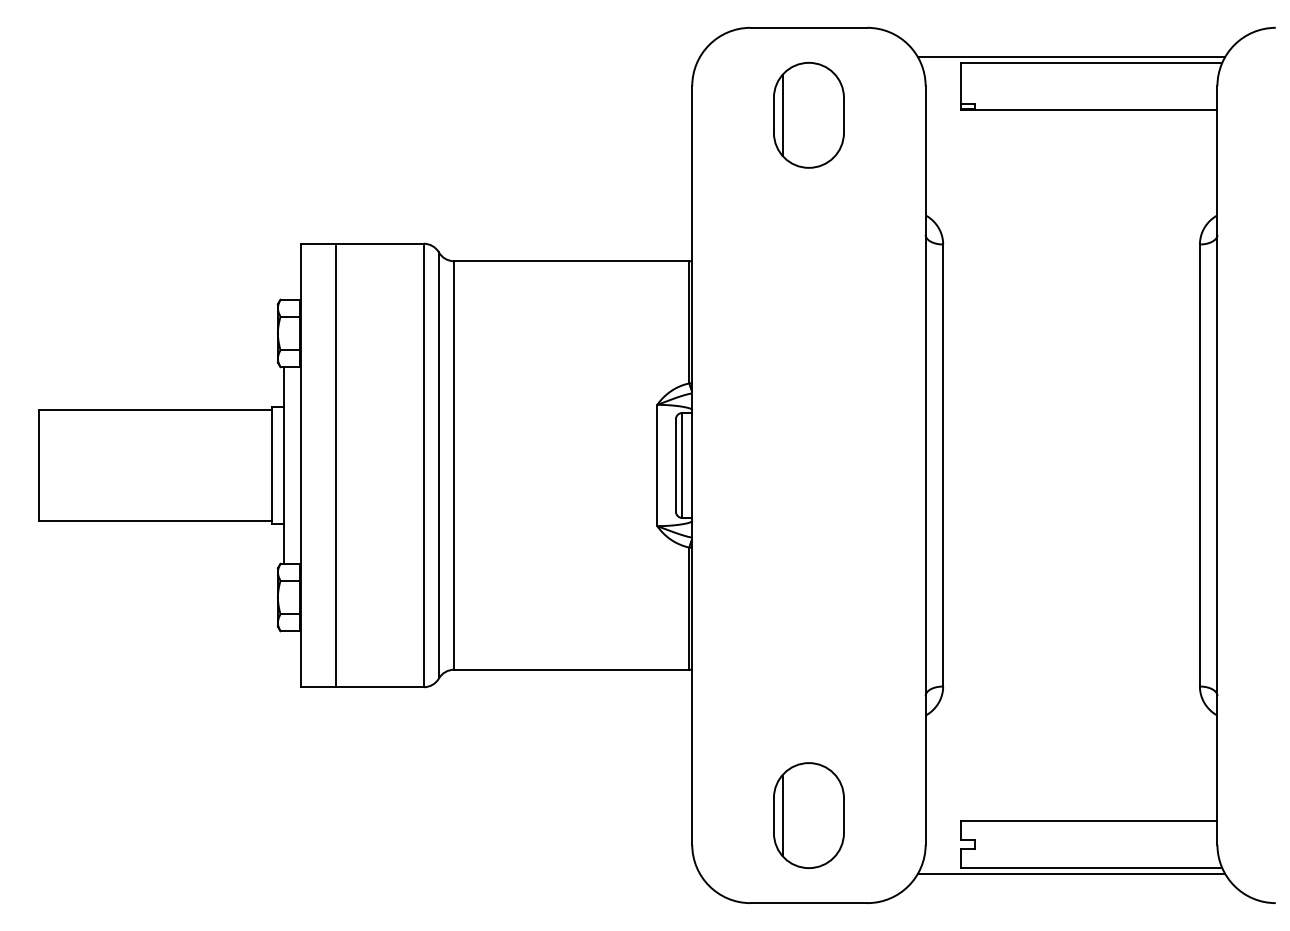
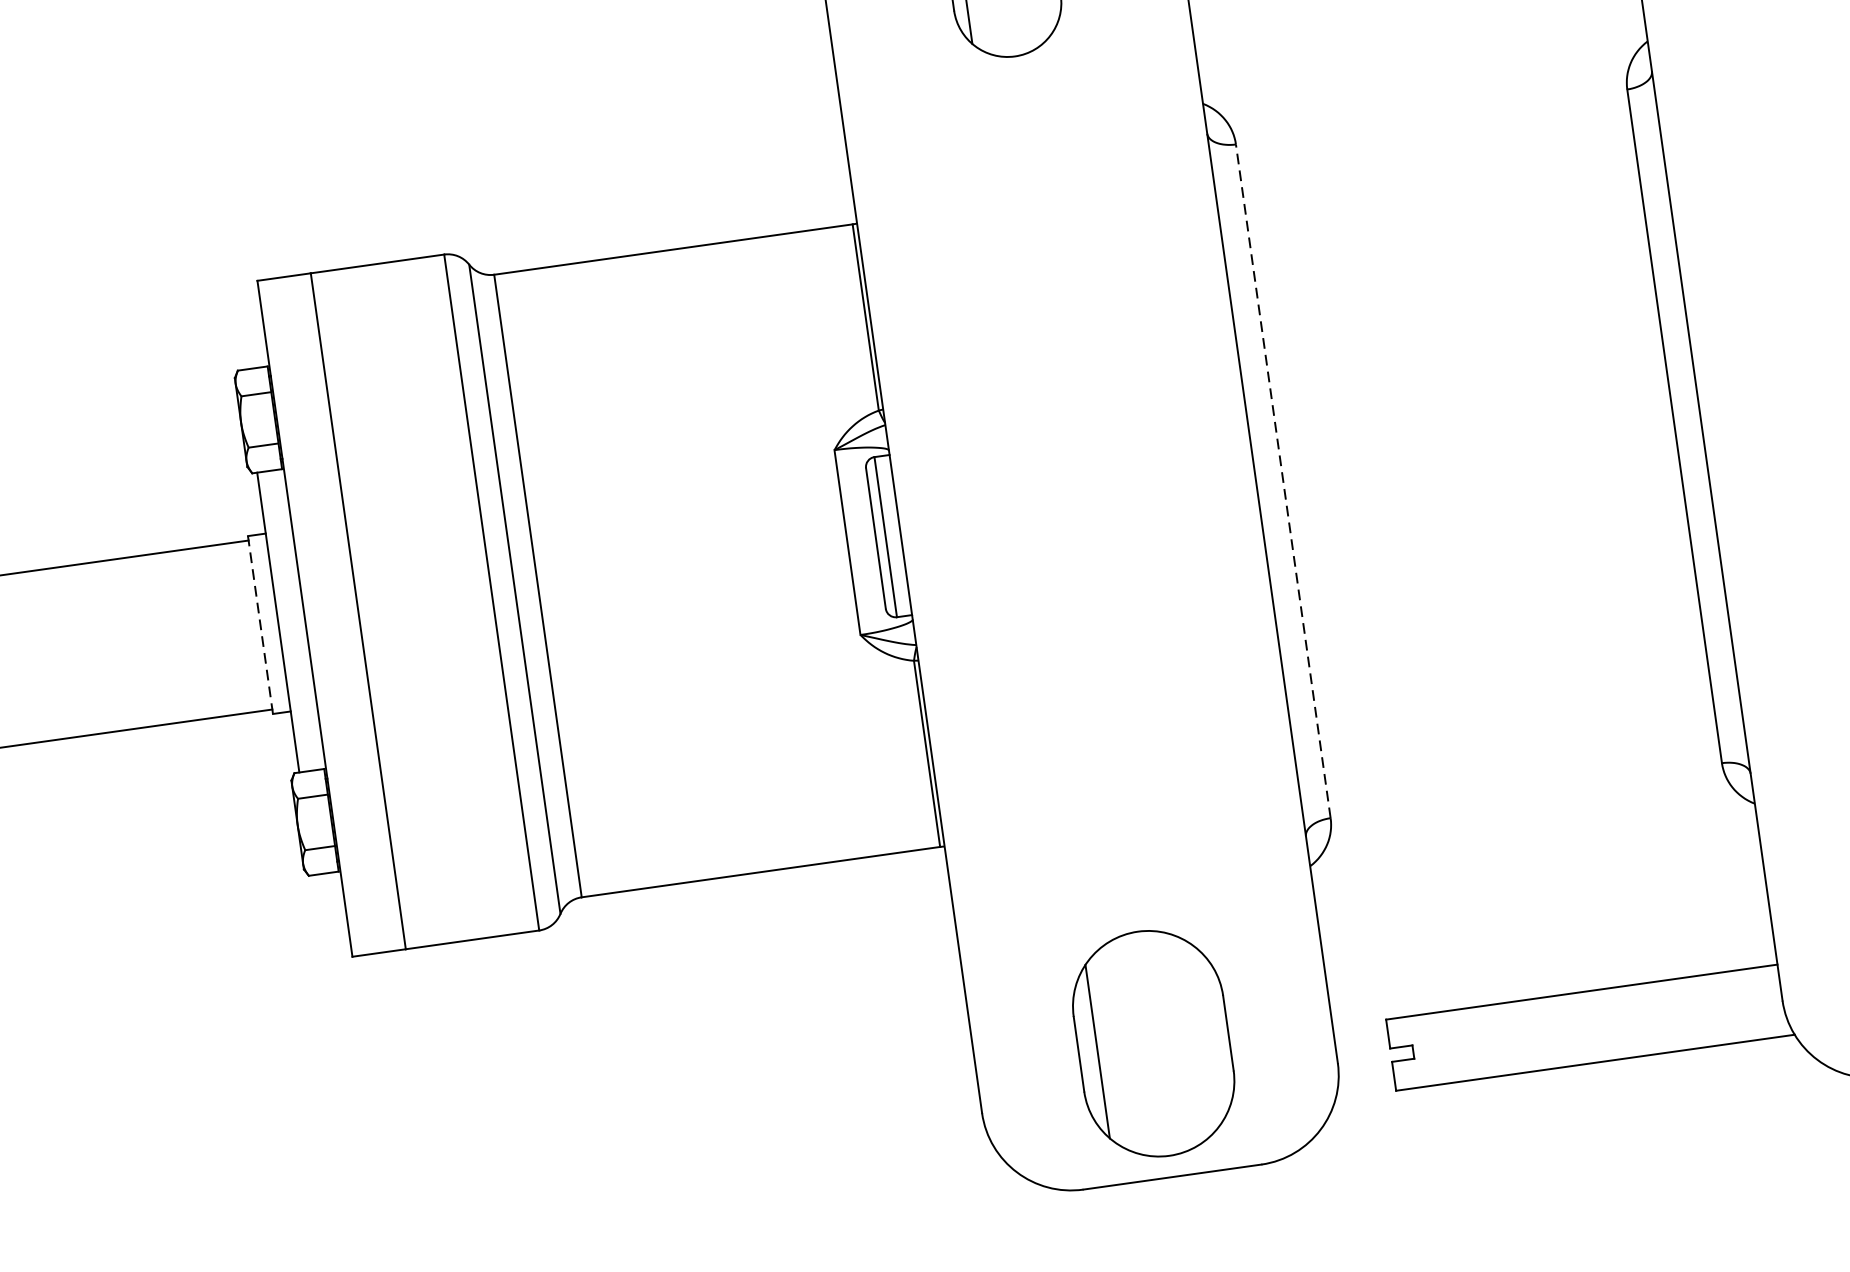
line: (272, 464) -> (260, 623), solid -> dashed
line: (943, 465) -> (1283, 481), solid -> dashed
part: (808, 815) -> (1153, 1043), size x1.4
line: (1071, 873) -> (1566, 1075), removed

